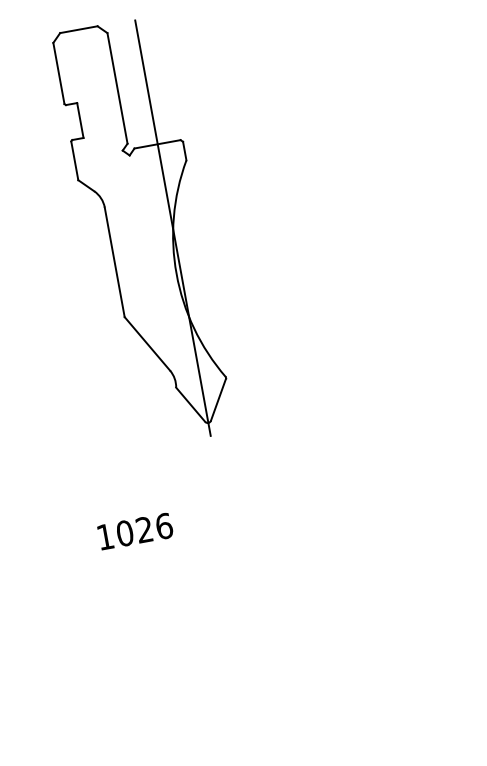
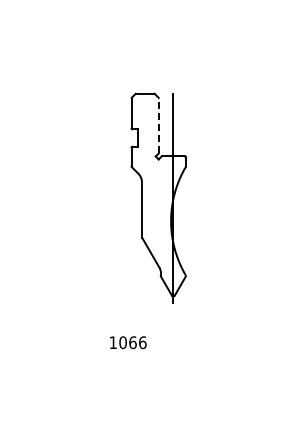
line: (116, 88) -> (158, 125), solid -> dashed
text: (143, 529) -> (132, 342), 1026 -> 1066

